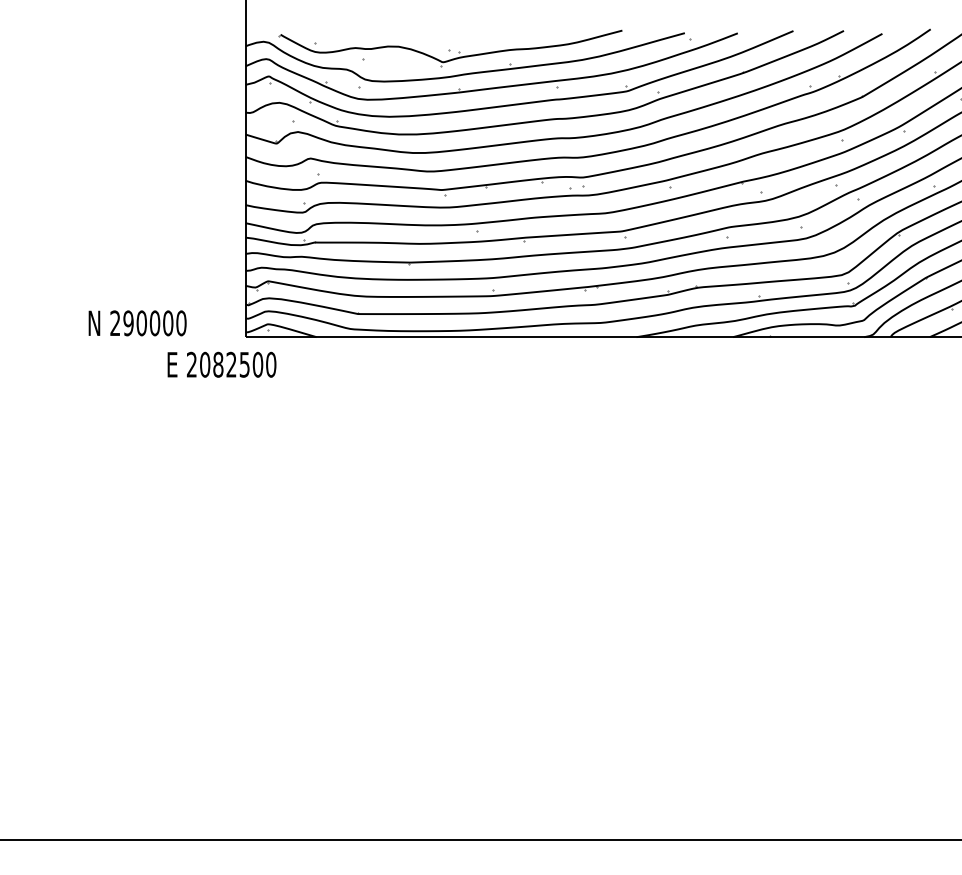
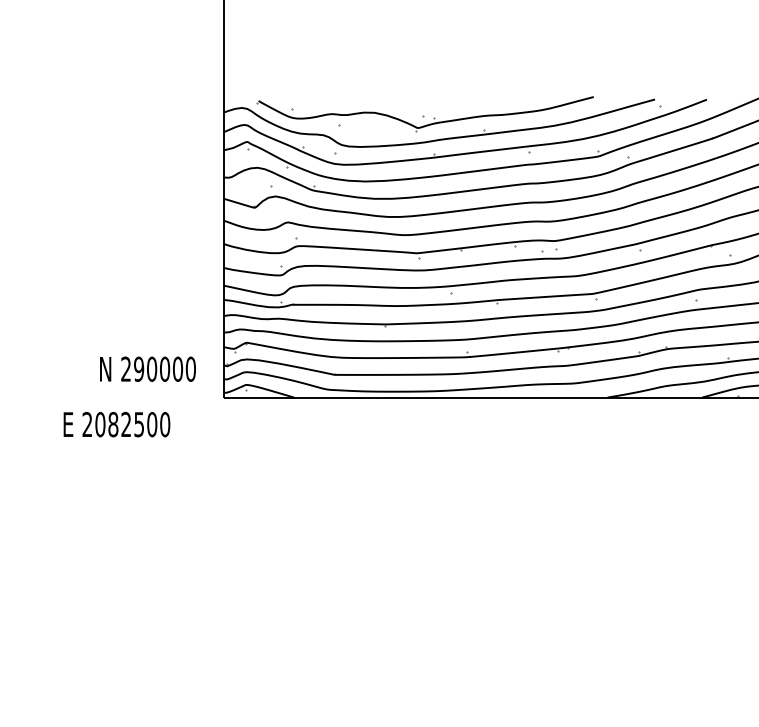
text: (137, 323) -> (147, 369), moved
text: (221, 364) -> (116, 424), moved

